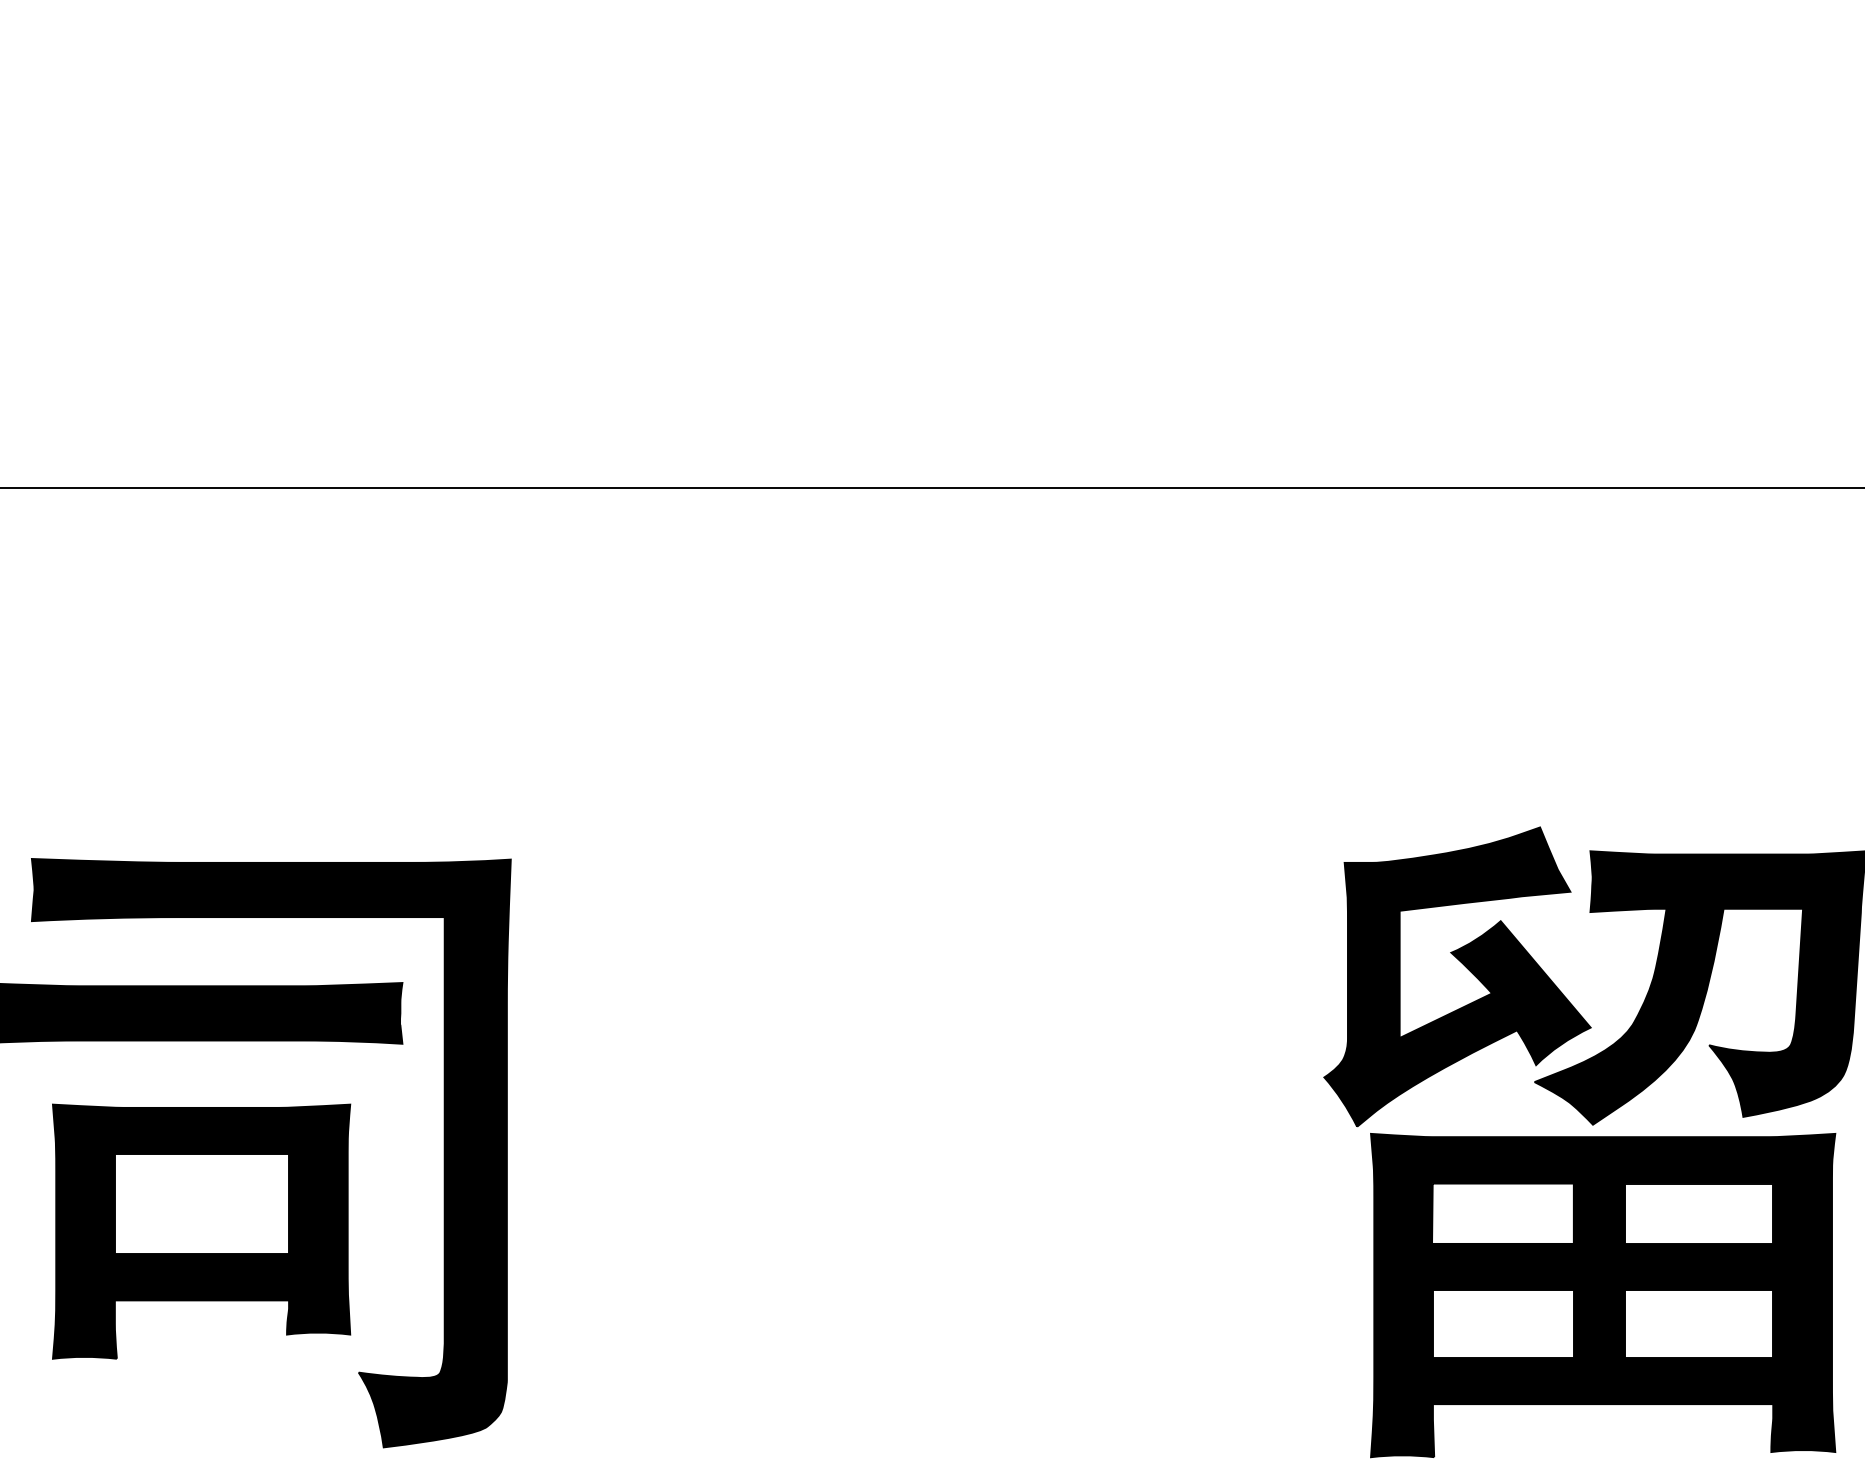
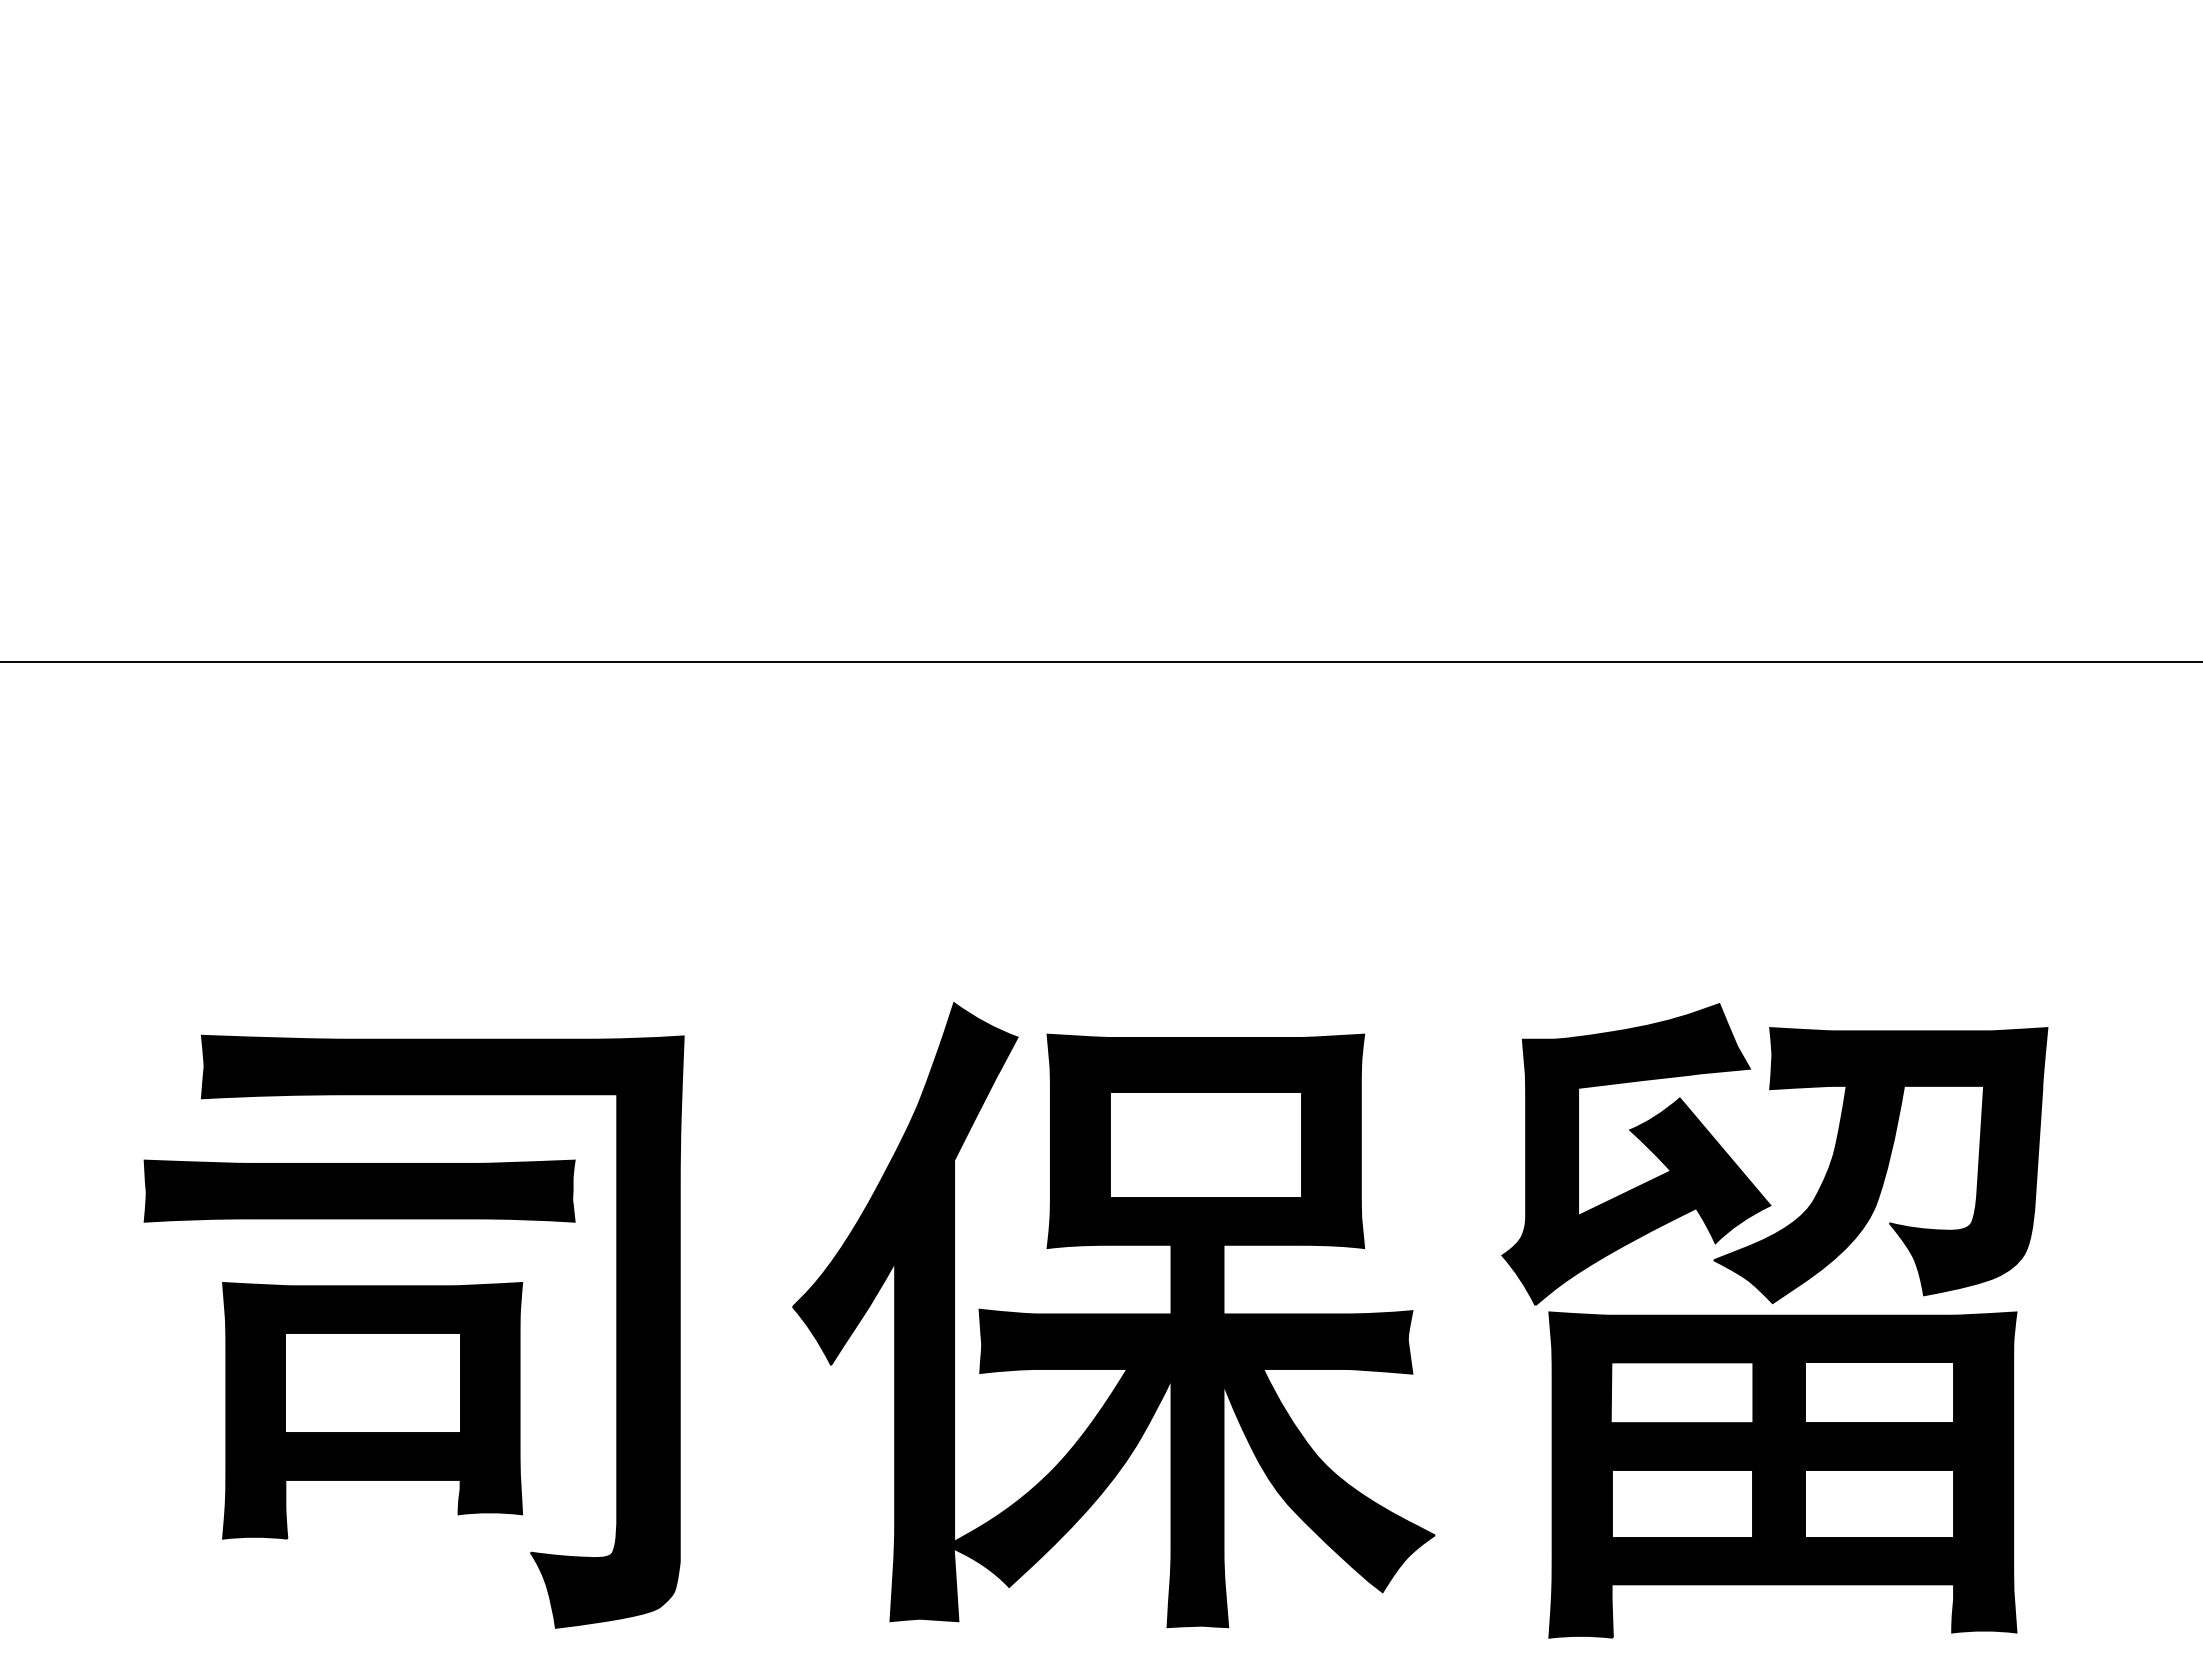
part: (937, 1136) -> (1113, 1315), added

